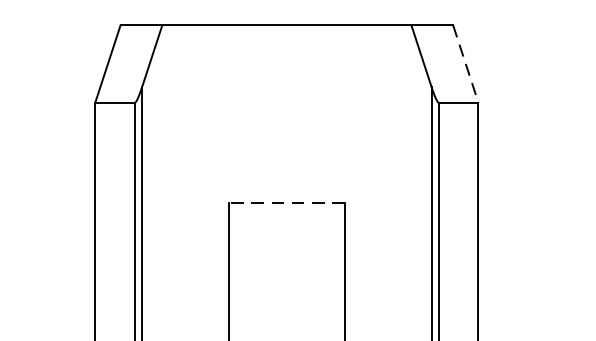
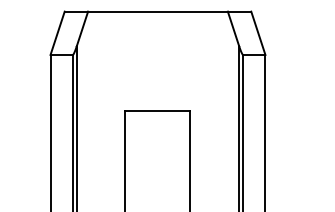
line: (466, 64) -> (258, 33), dashed -> solid
line: (285, 203) -> (157, 111), dashed -> solid

